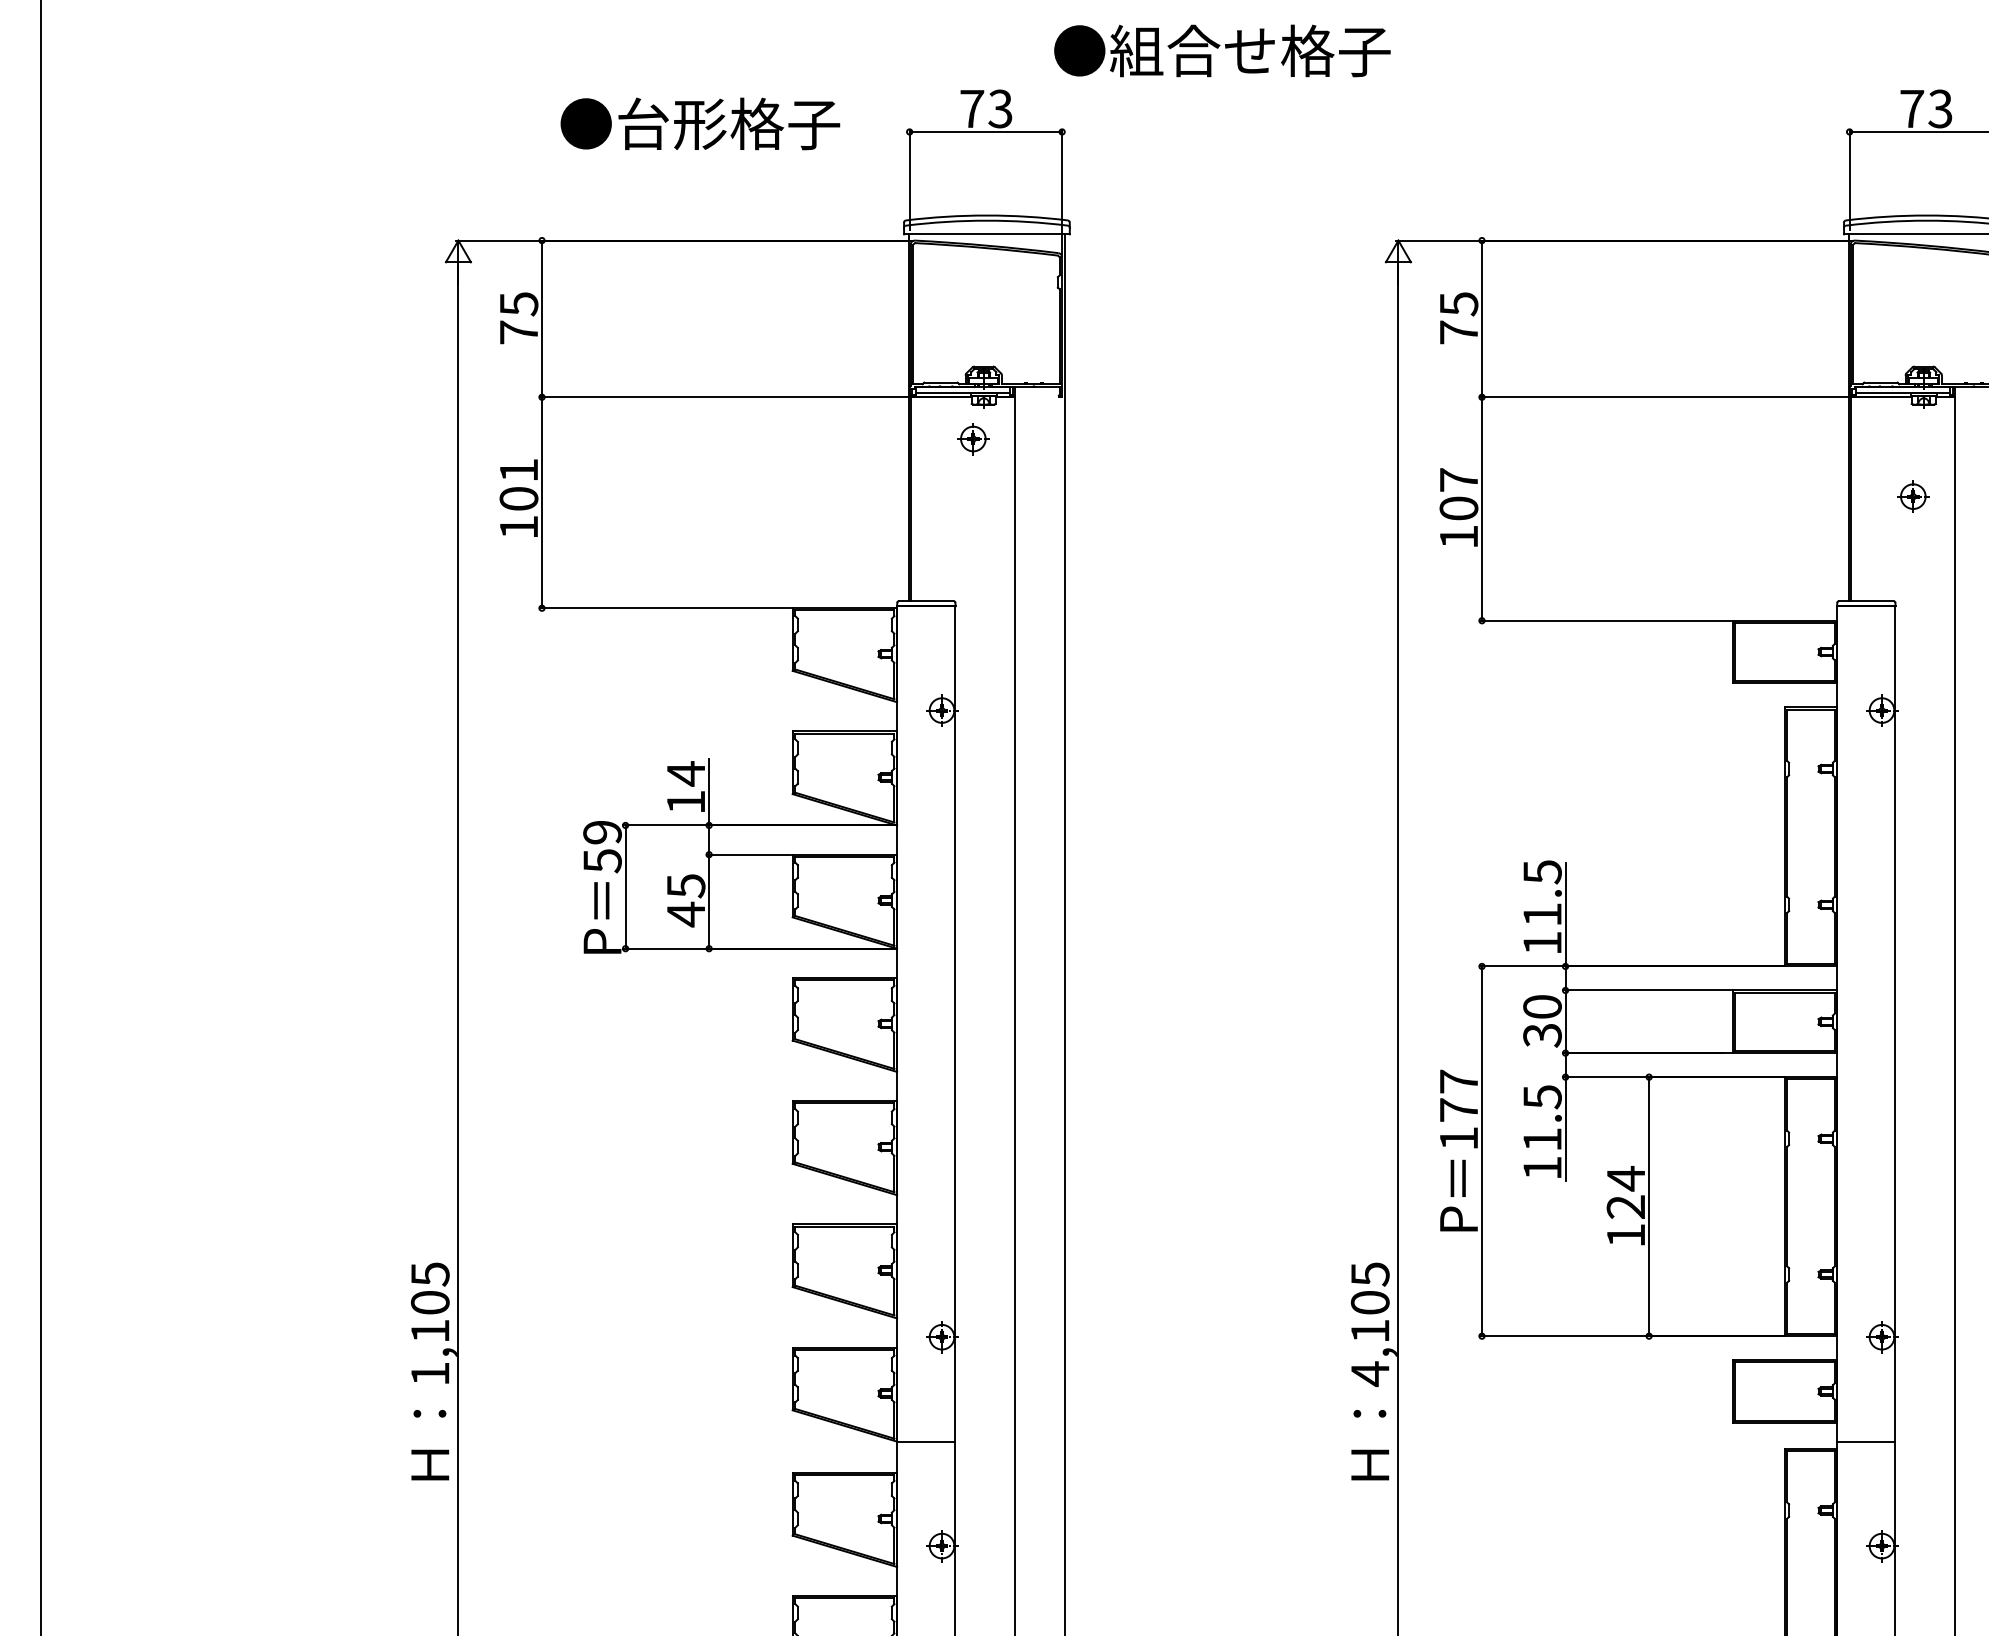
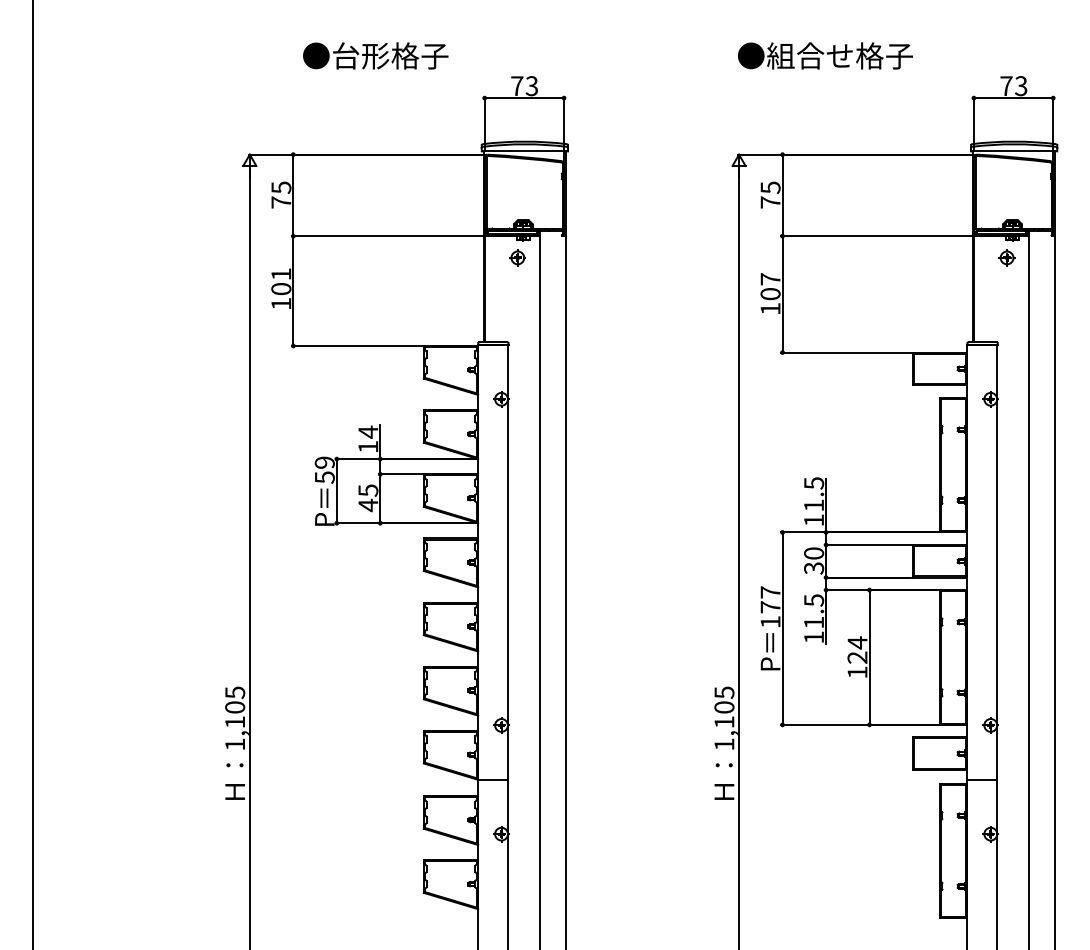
text: (1222, 50) -> (825, 55), moved
text: (699, 123) -> (375, 55), moved
part: (1912, 495) -> (1006, 257), moved
text: (1370, 1373) -> (724, 744), 4,105 -> 1,105

